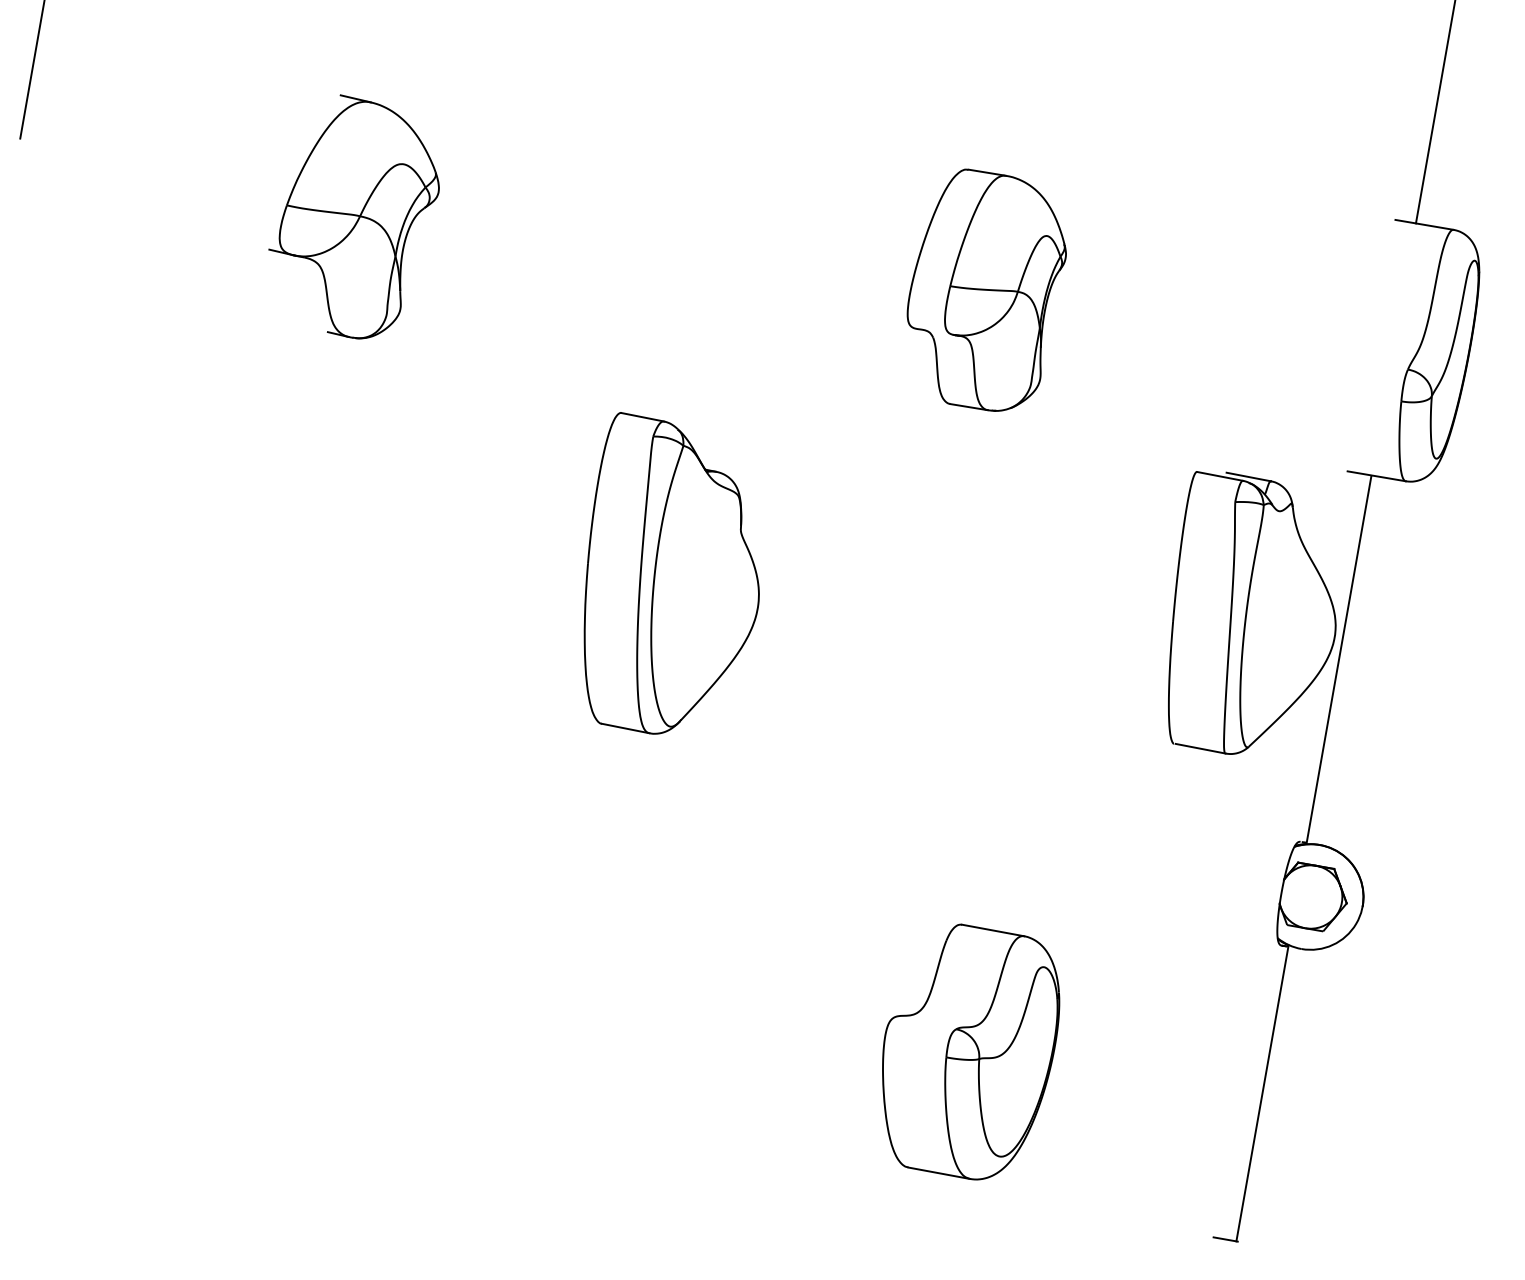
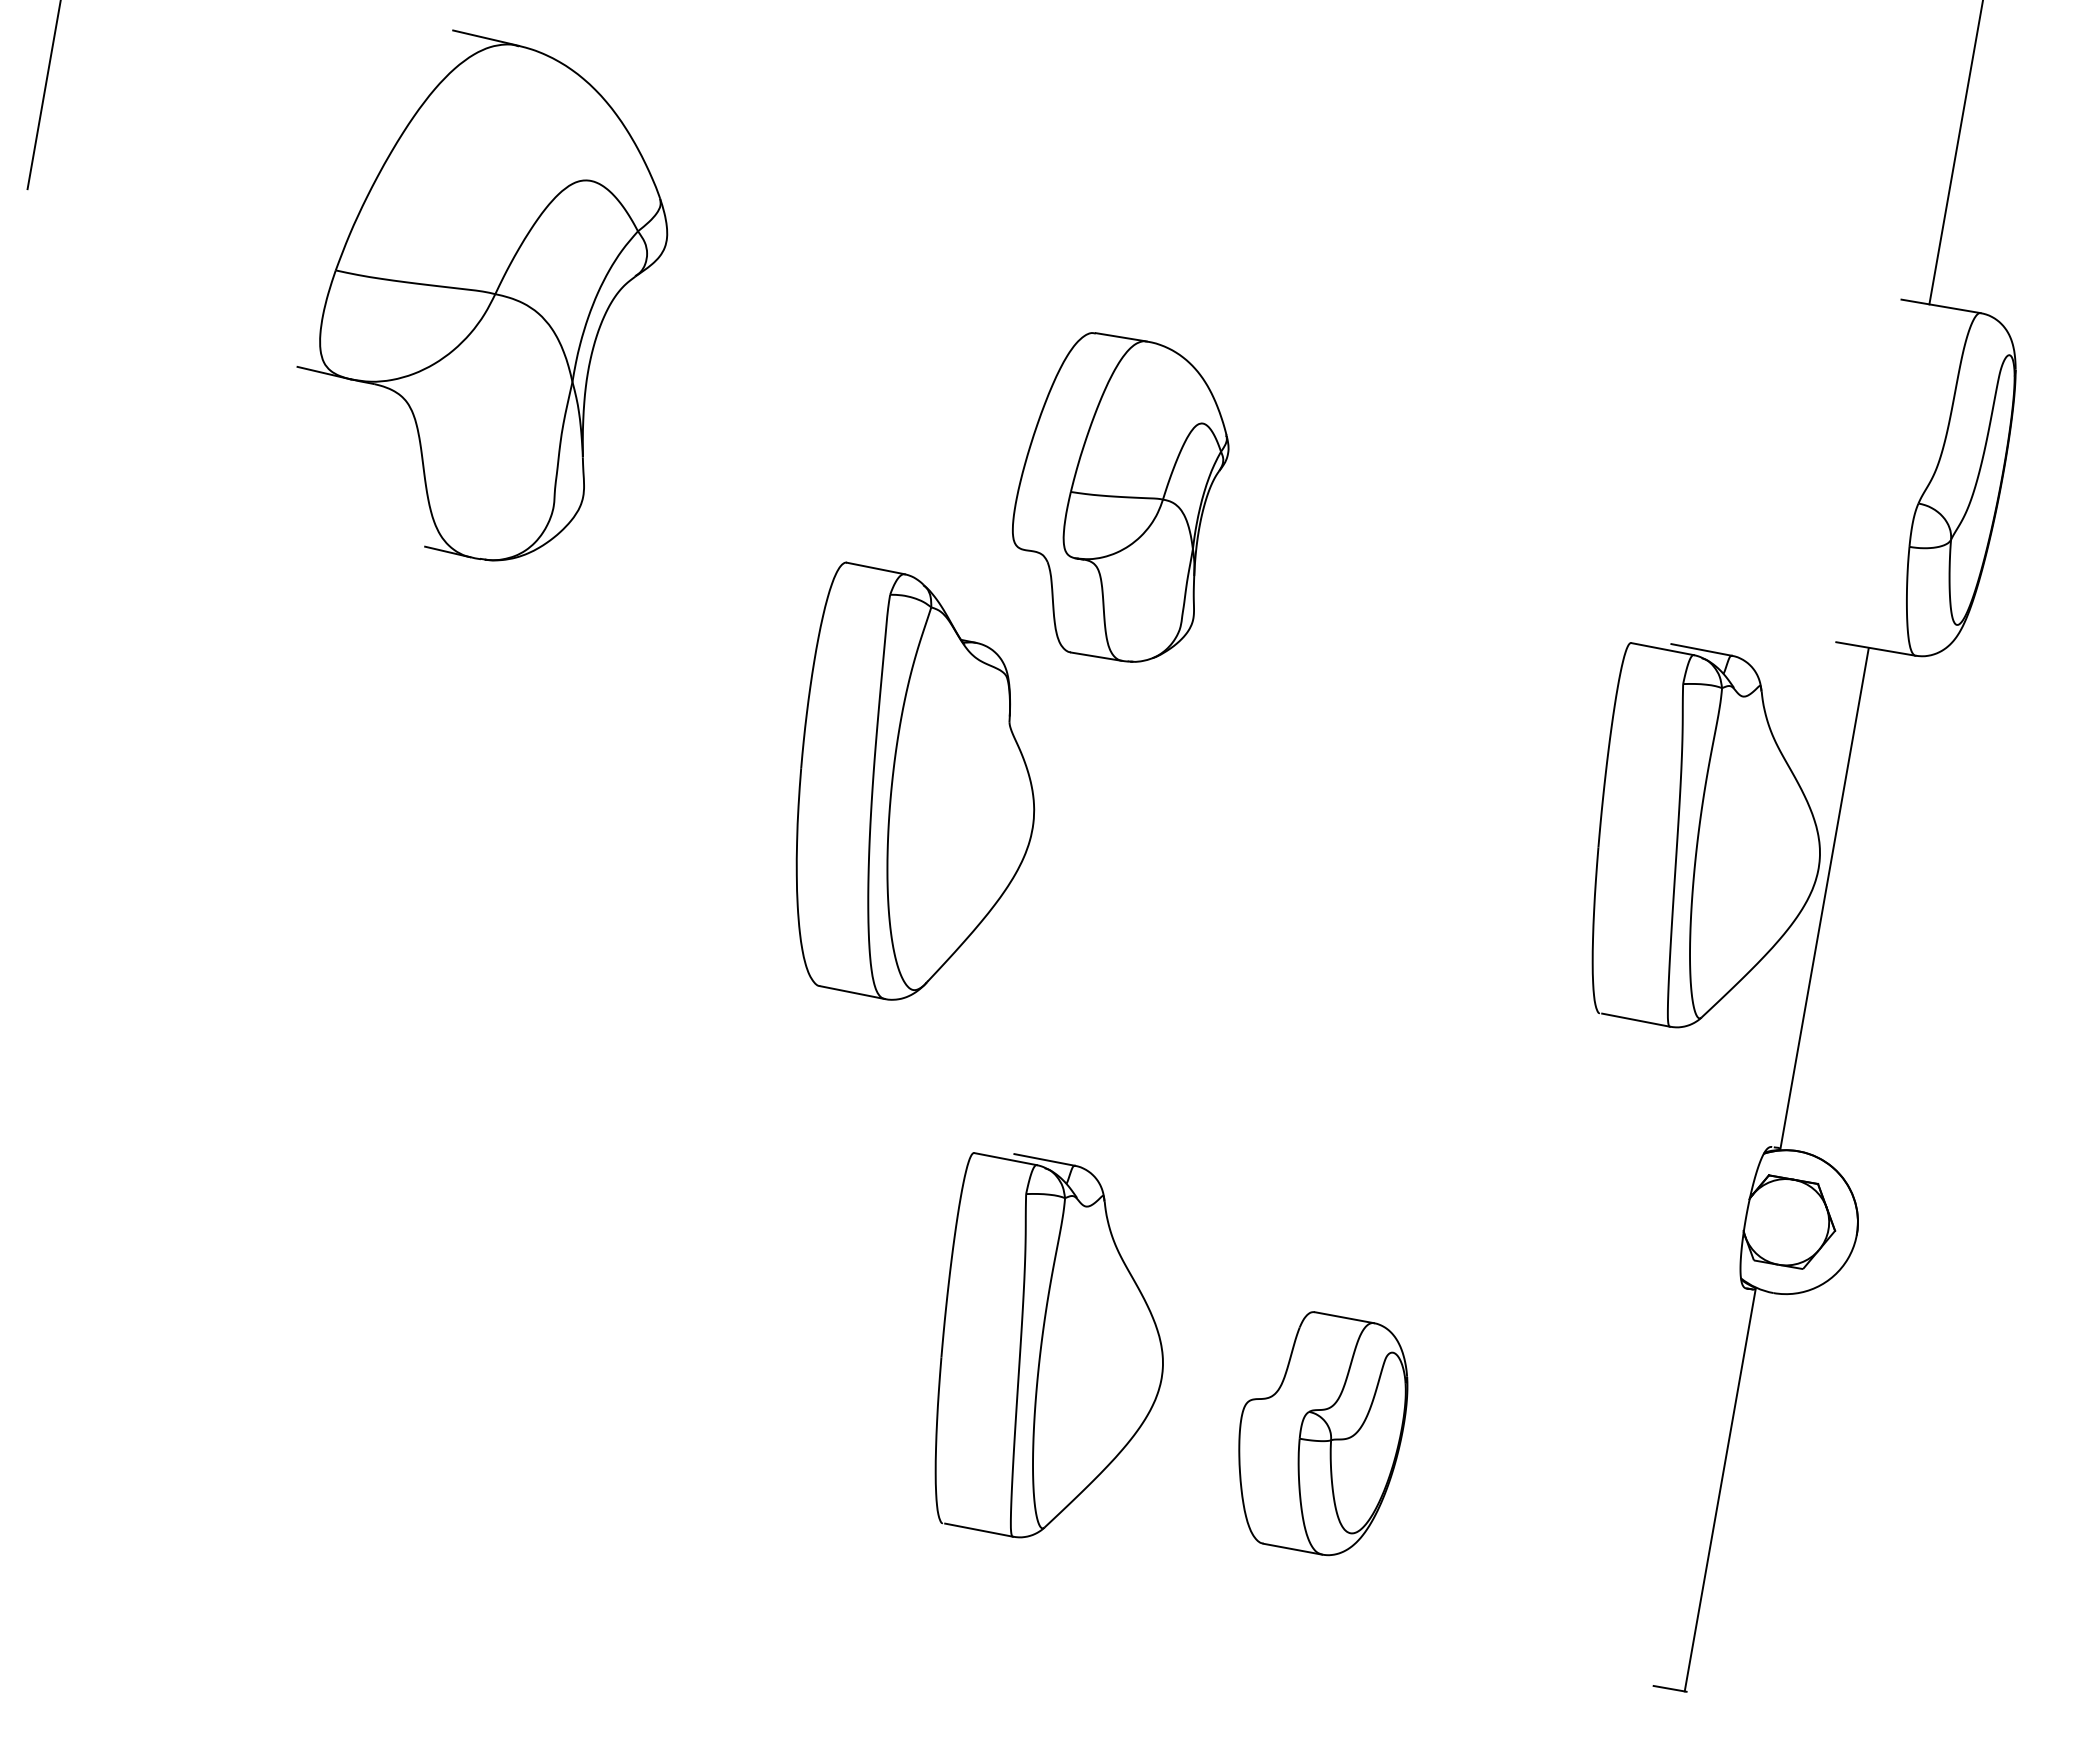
part: (354, 216) -> (482, 295), size x1.6
part: (986, 290) -> (1120, 497), moved
part: (769, 987) -> (1048, 1345), added
part: (971, 1052) -> (1323, 1433), size x0.7

